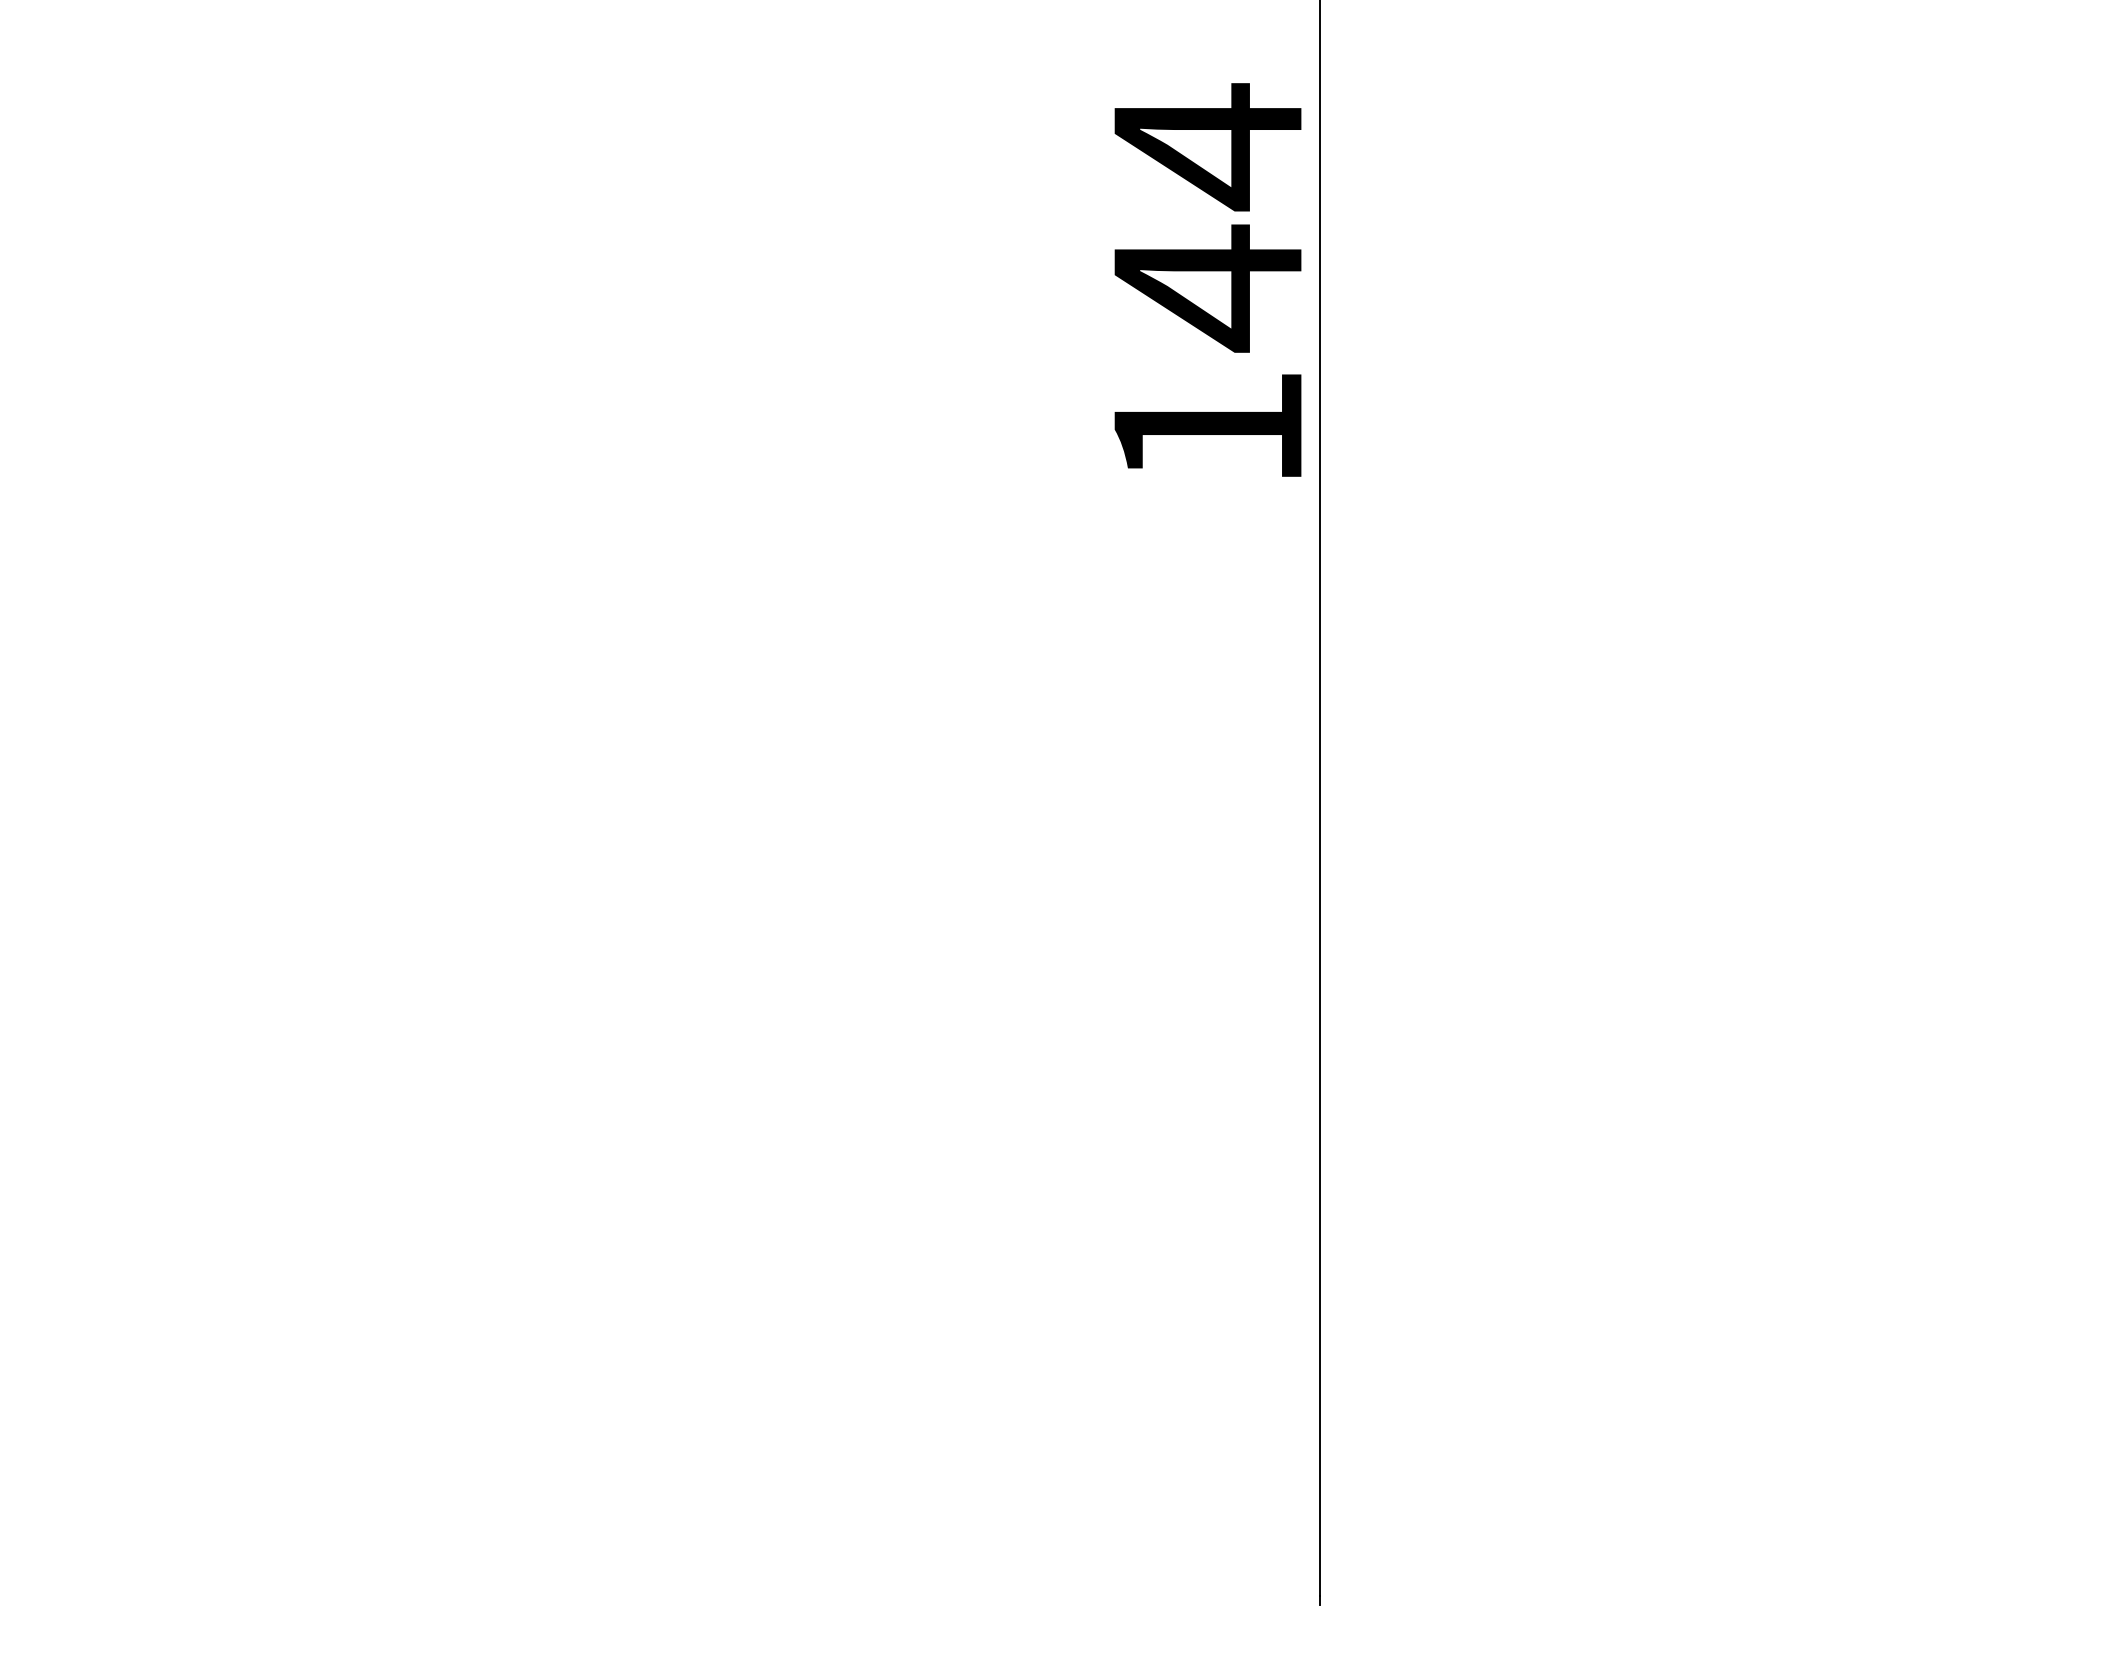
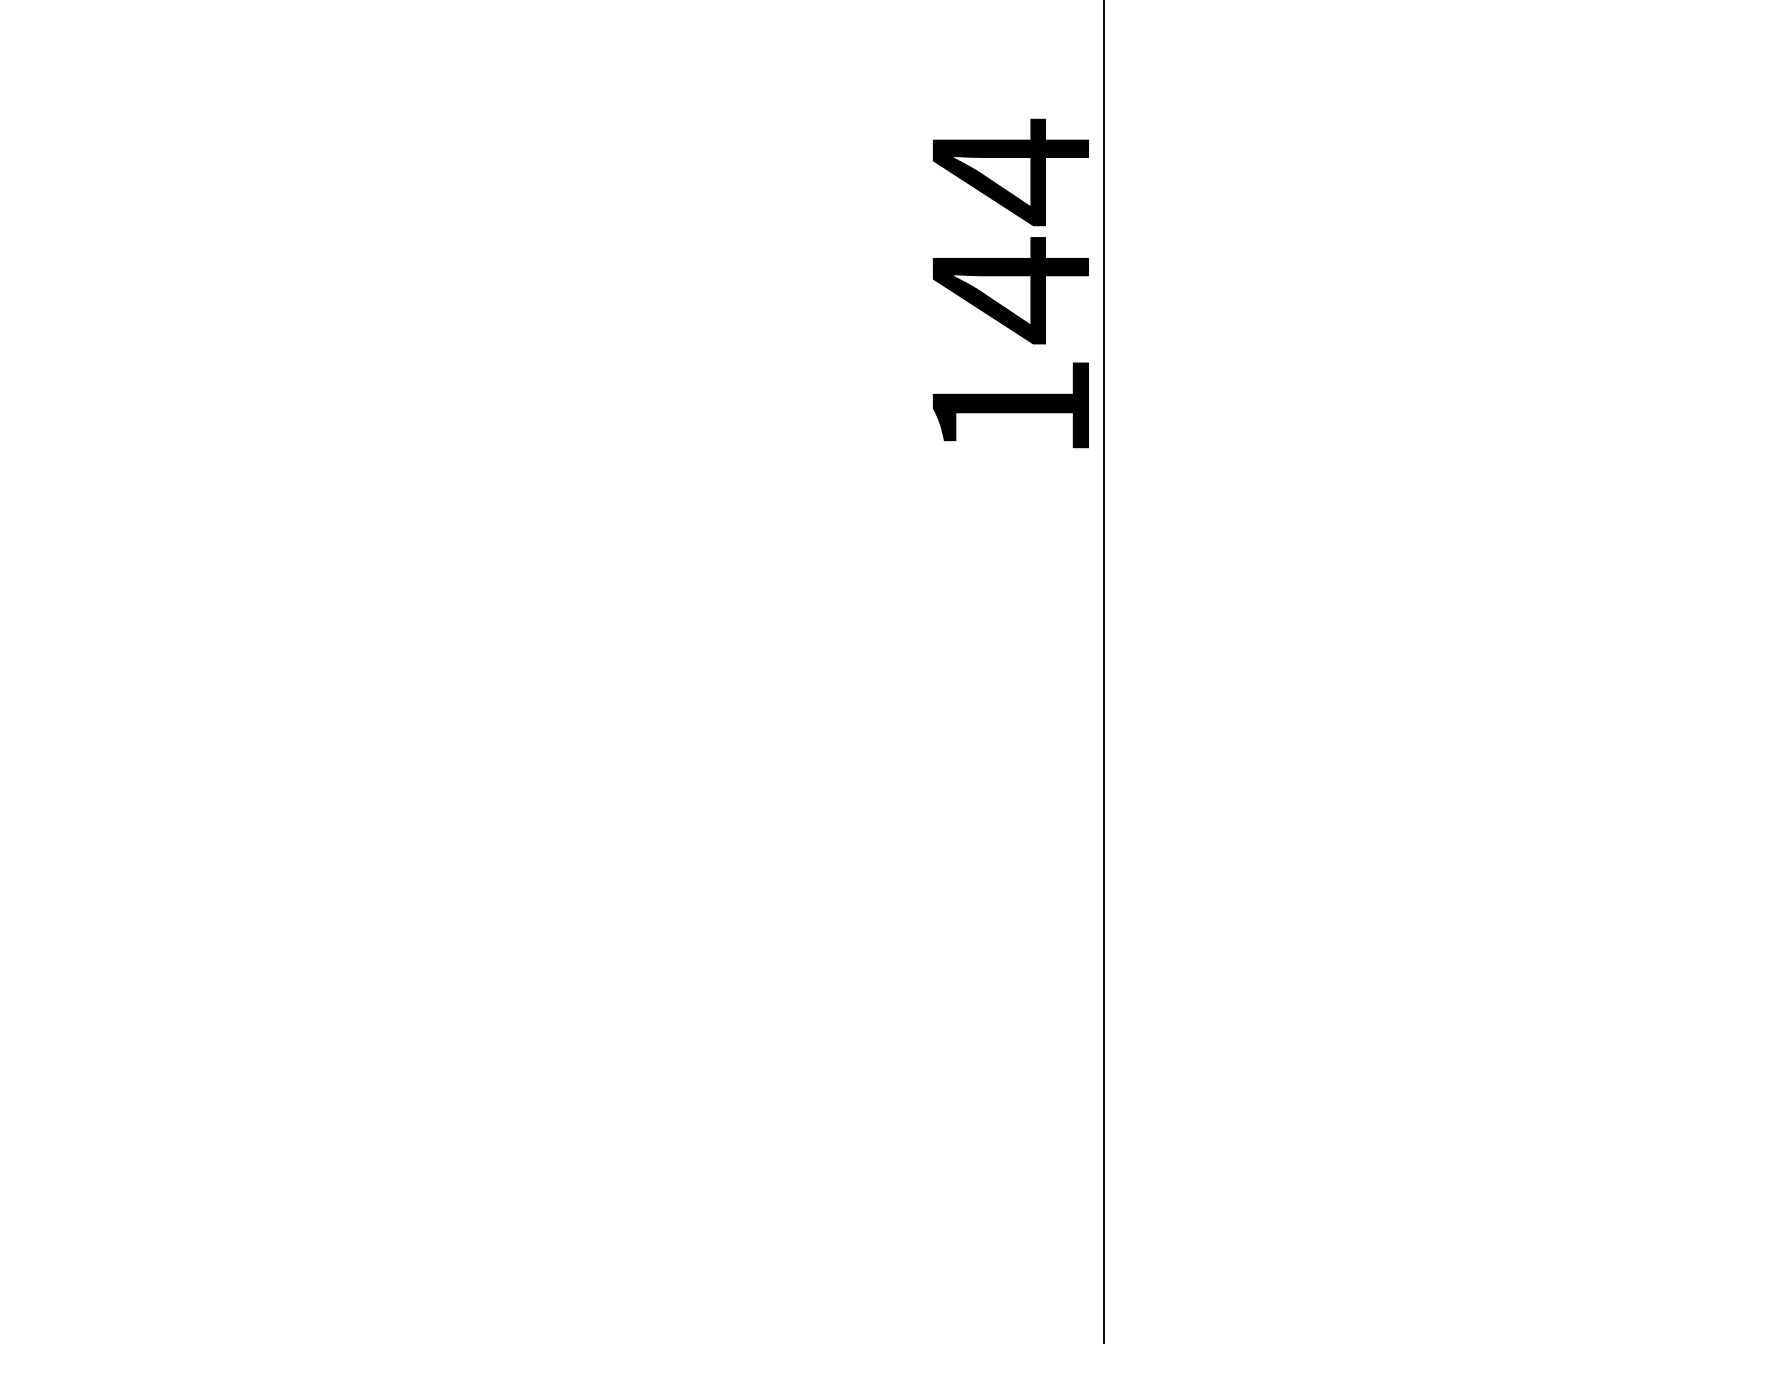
text: (1207, 279) -> (1010, 283), moved

